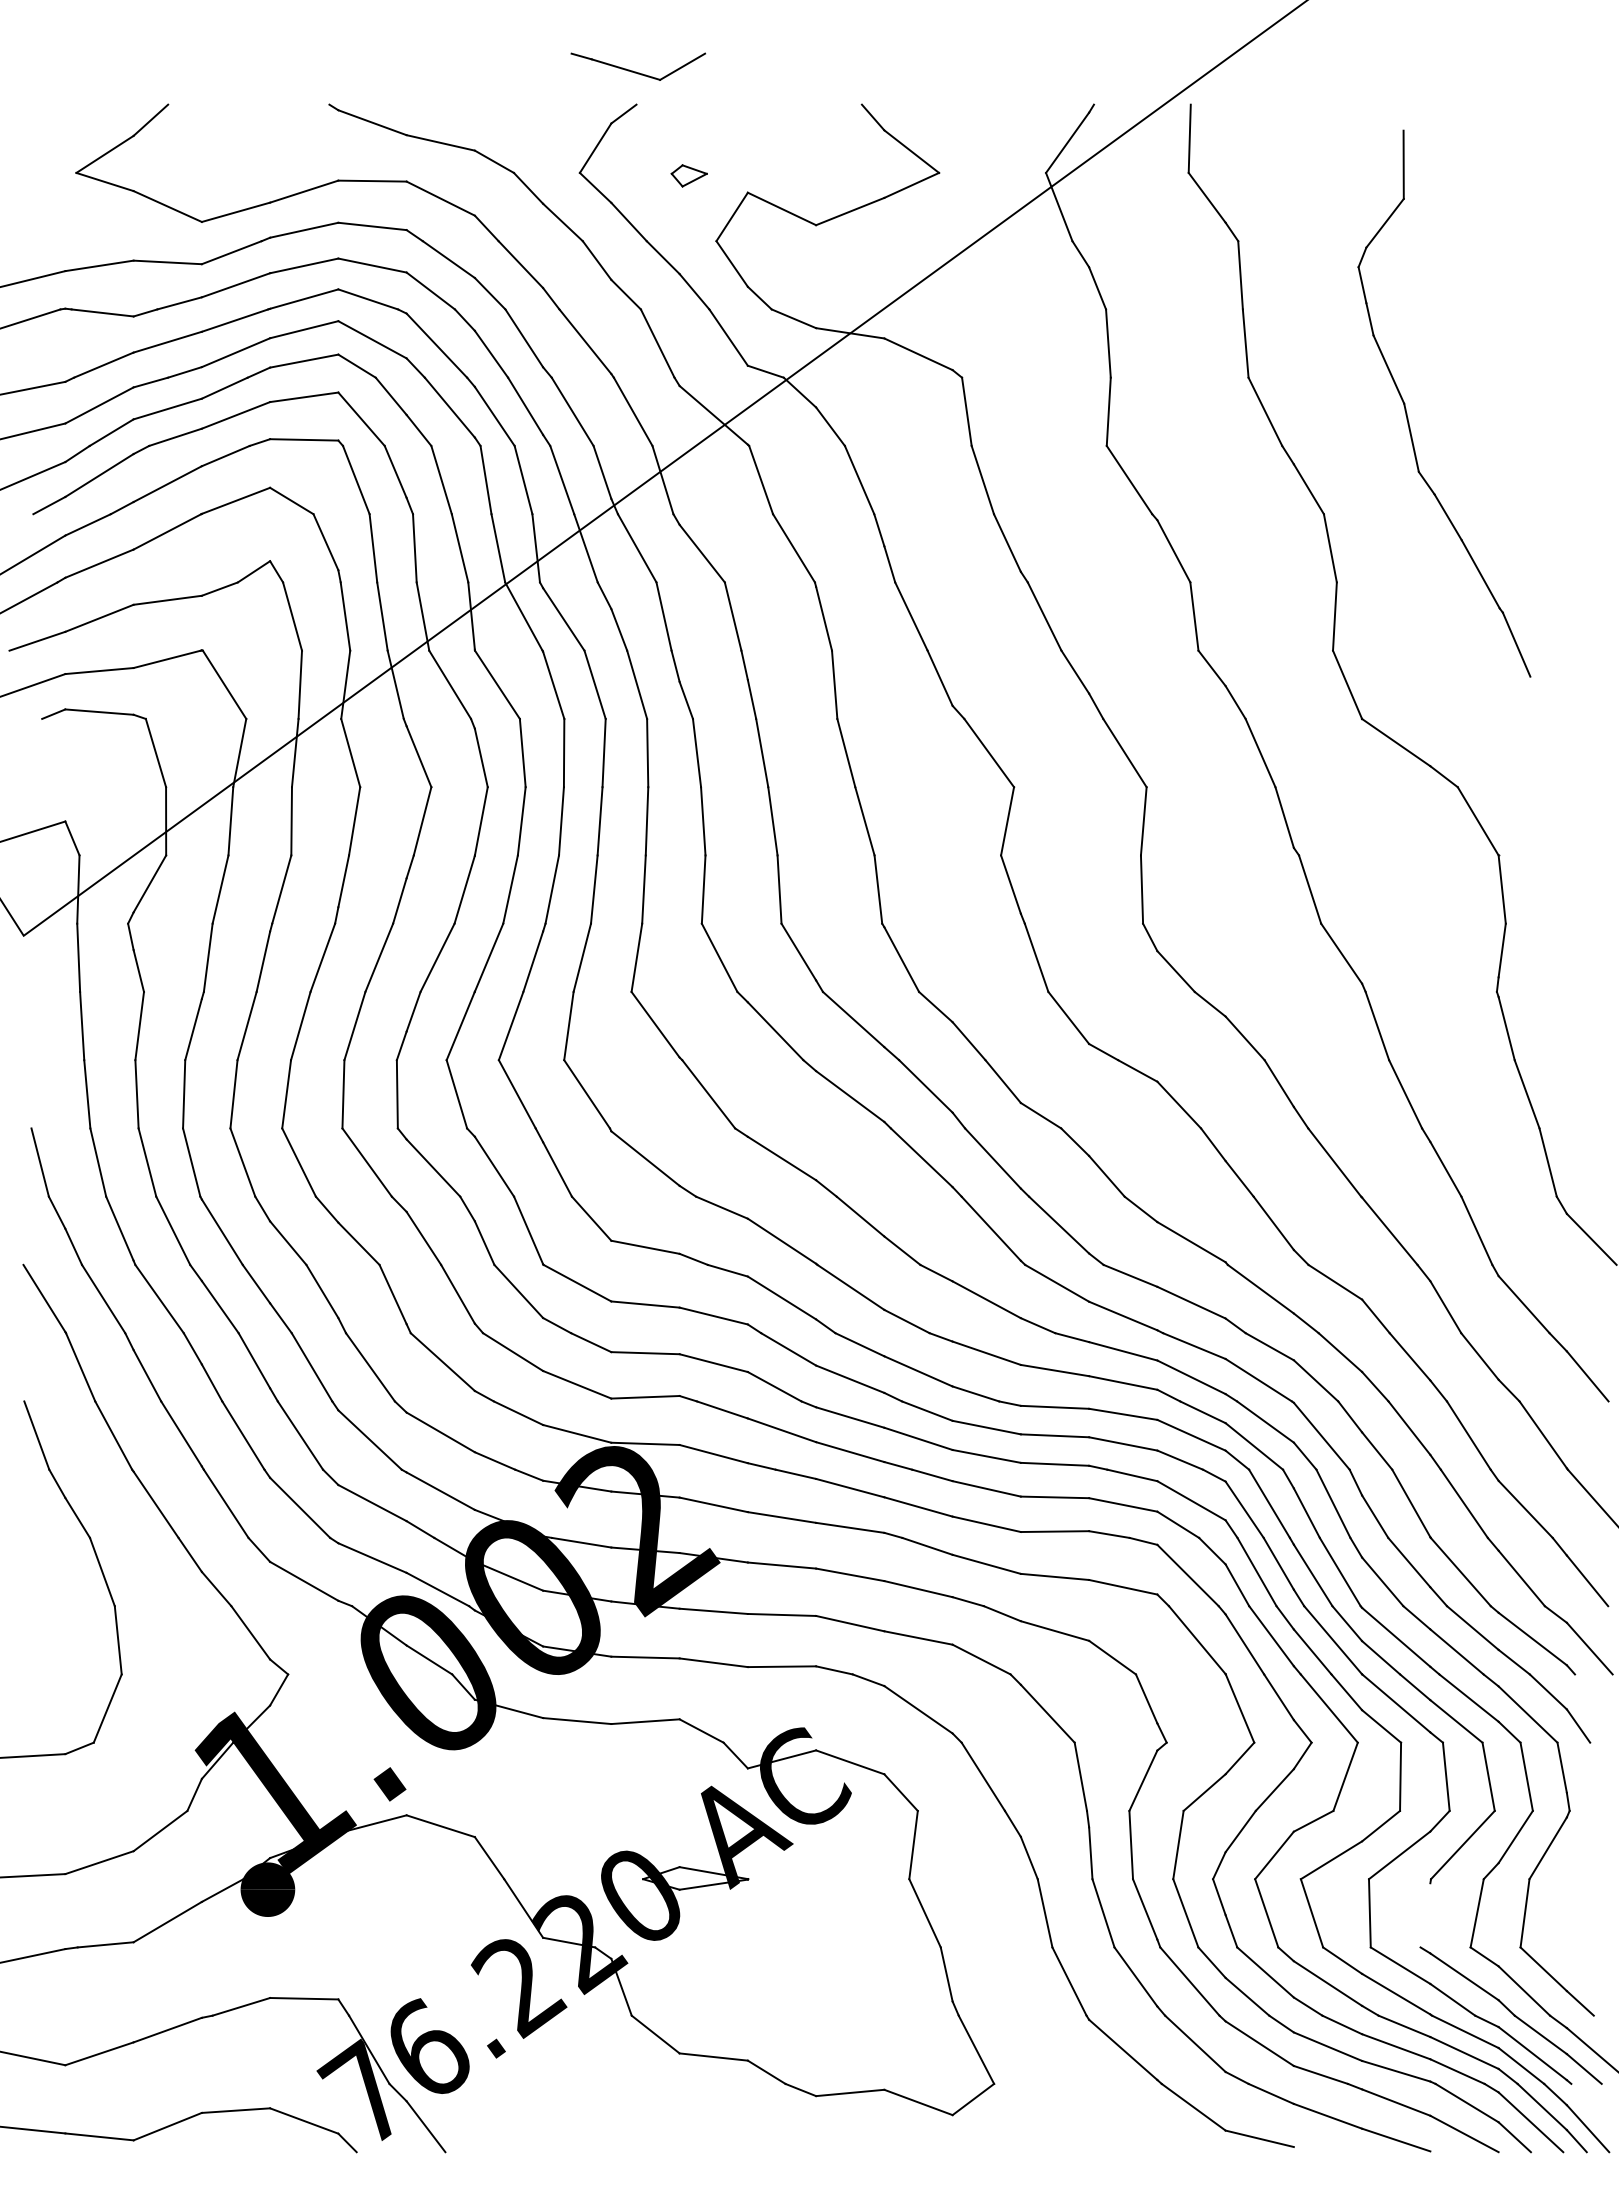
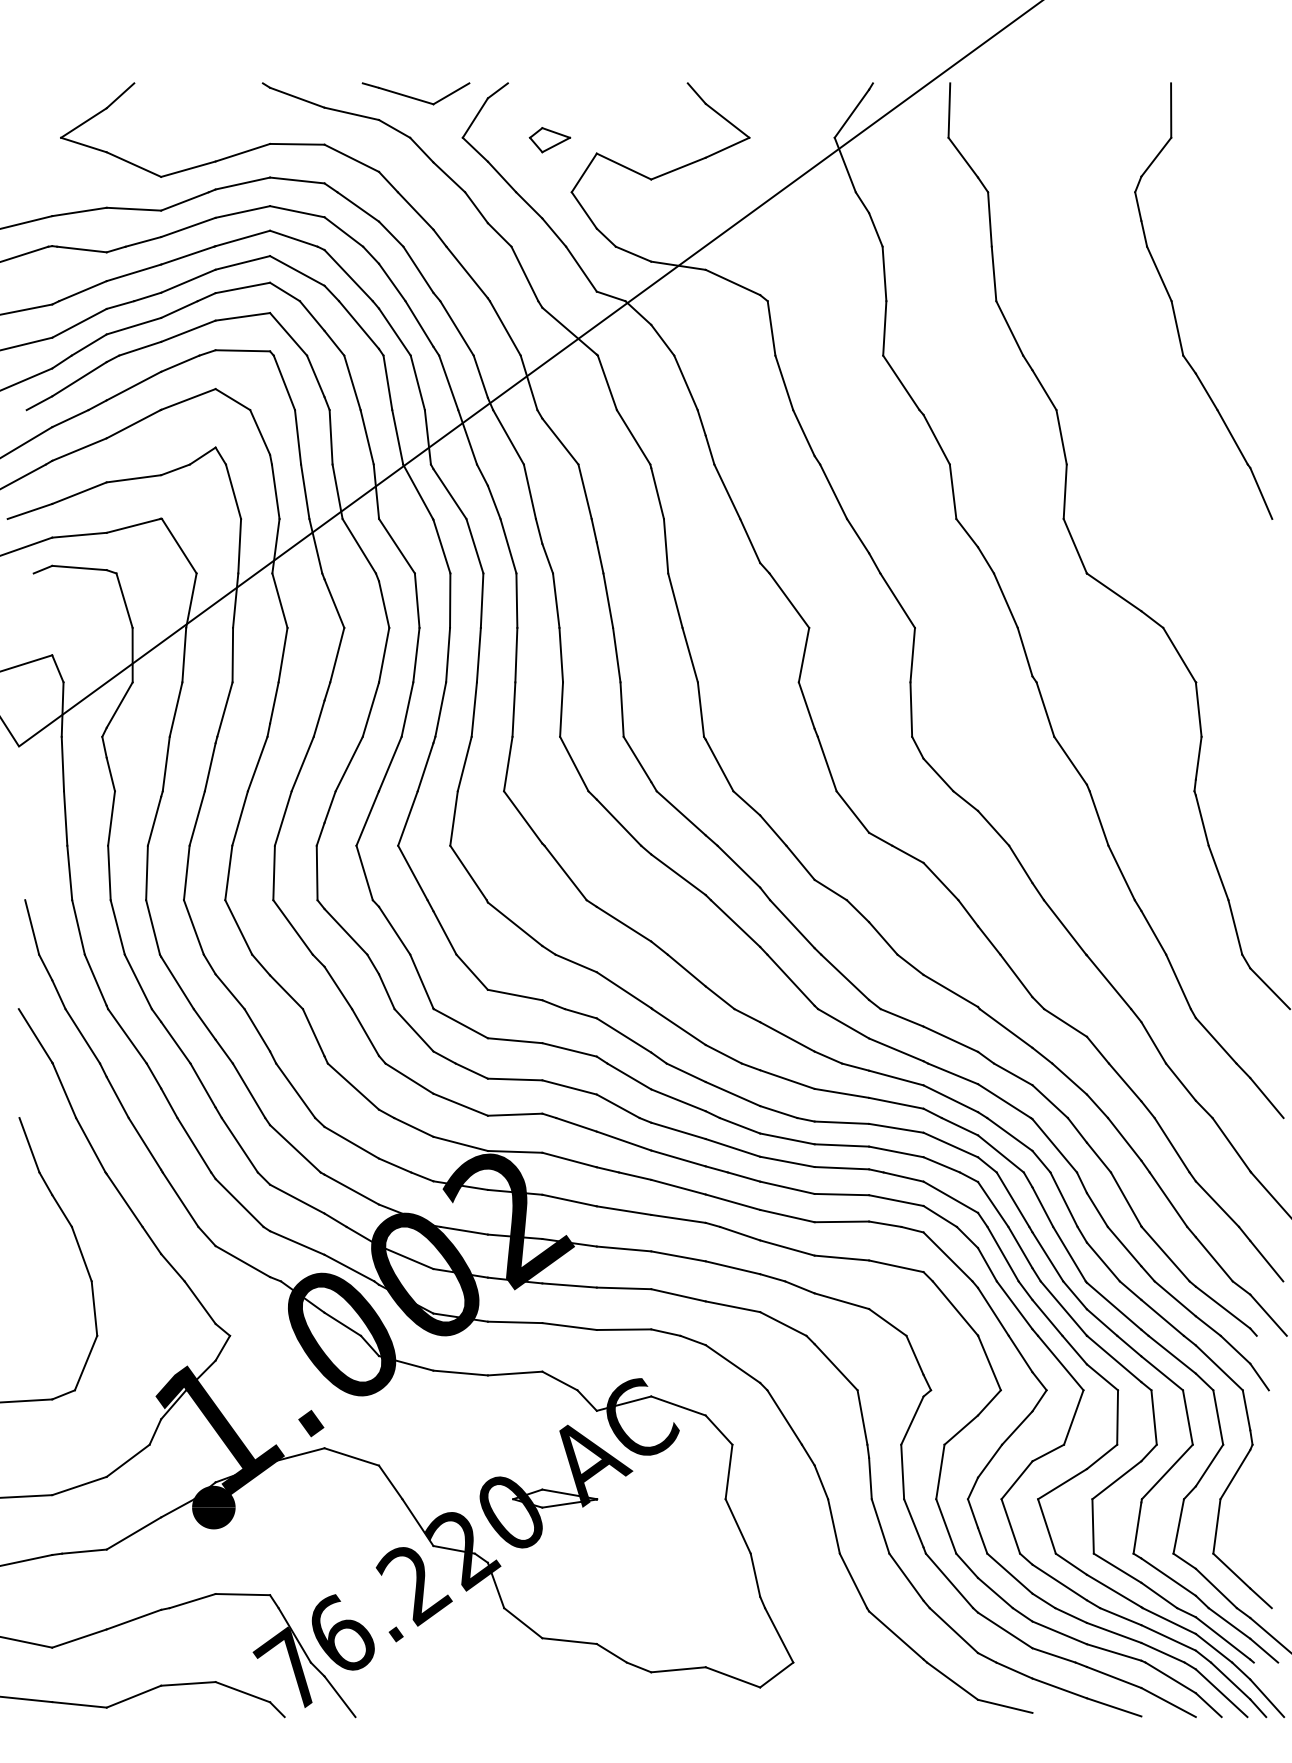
part: (637, 66) -> (415, 93), moved
part: (689, 175) -> (550, 139), size x1.43
part: (1406, 408) -> (1173, 305), moved
line: (1425, 1915) -> (1137, 1528), added

